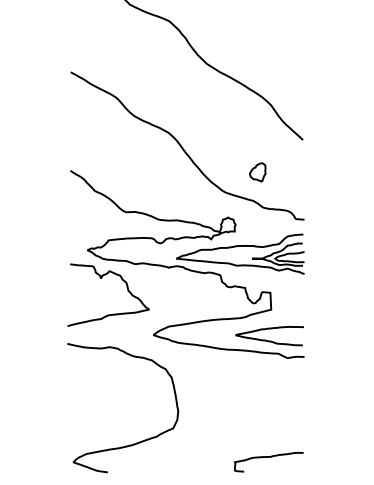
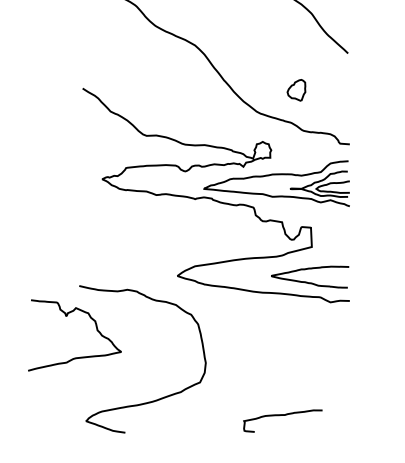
curve: (102, 278) -> (67, 316), moved
curve: (268, 457) -> (282, 415), moved

